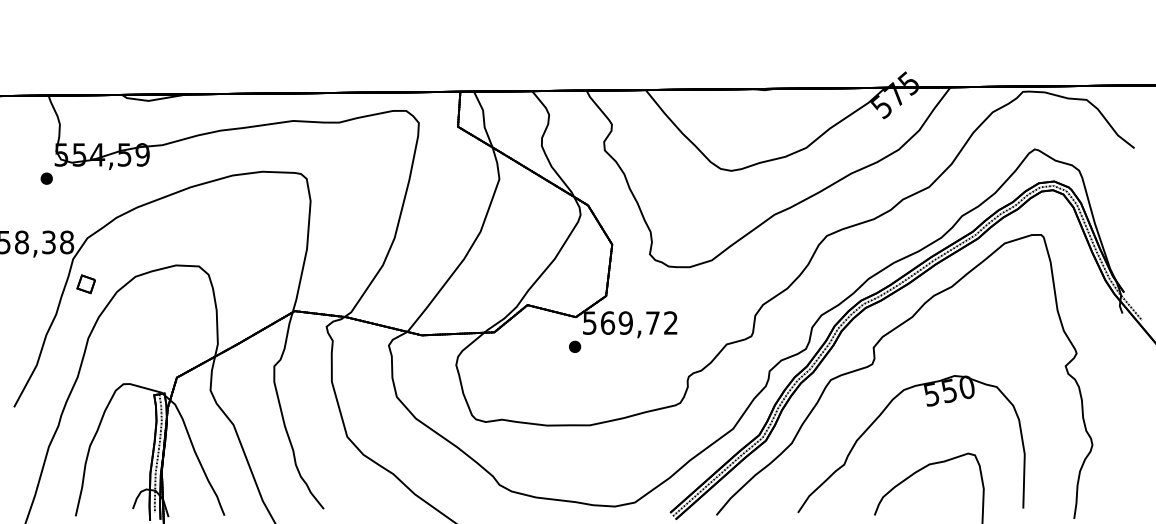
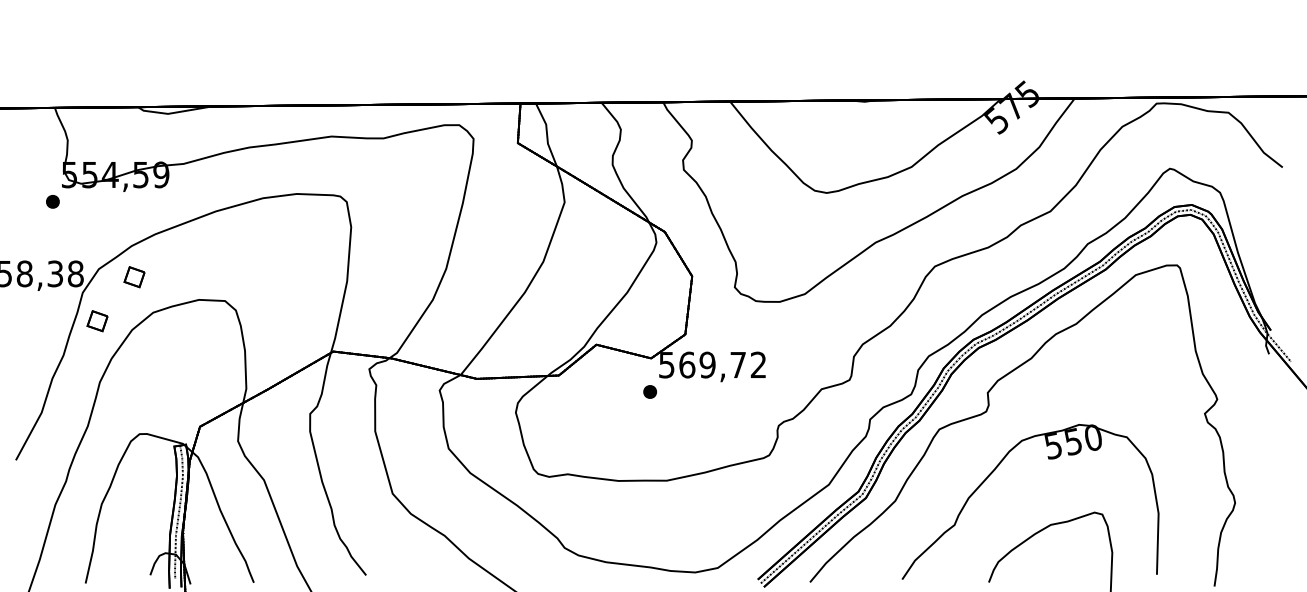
part: (118, 245) -> (134, 277), added

